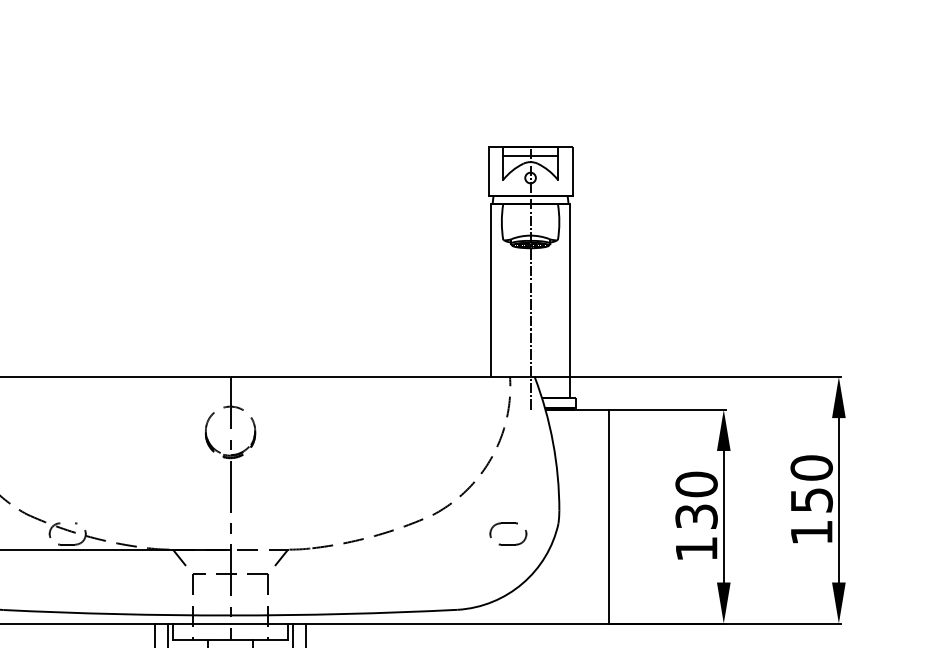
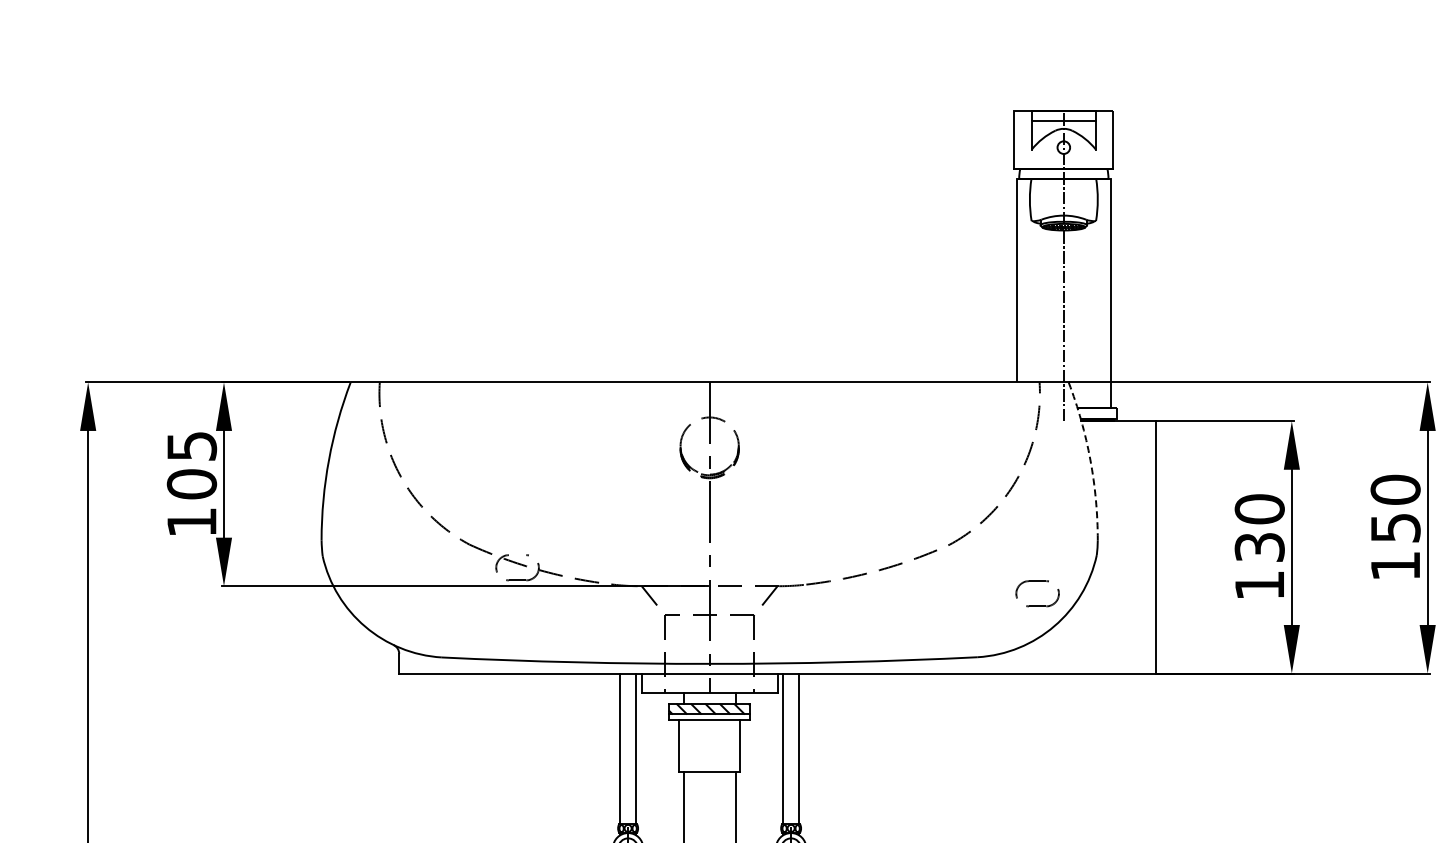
arc: (553, 443) -> (1090, 460), solid -> dashed
part: (508, 523) -> (1037, 581), moved

